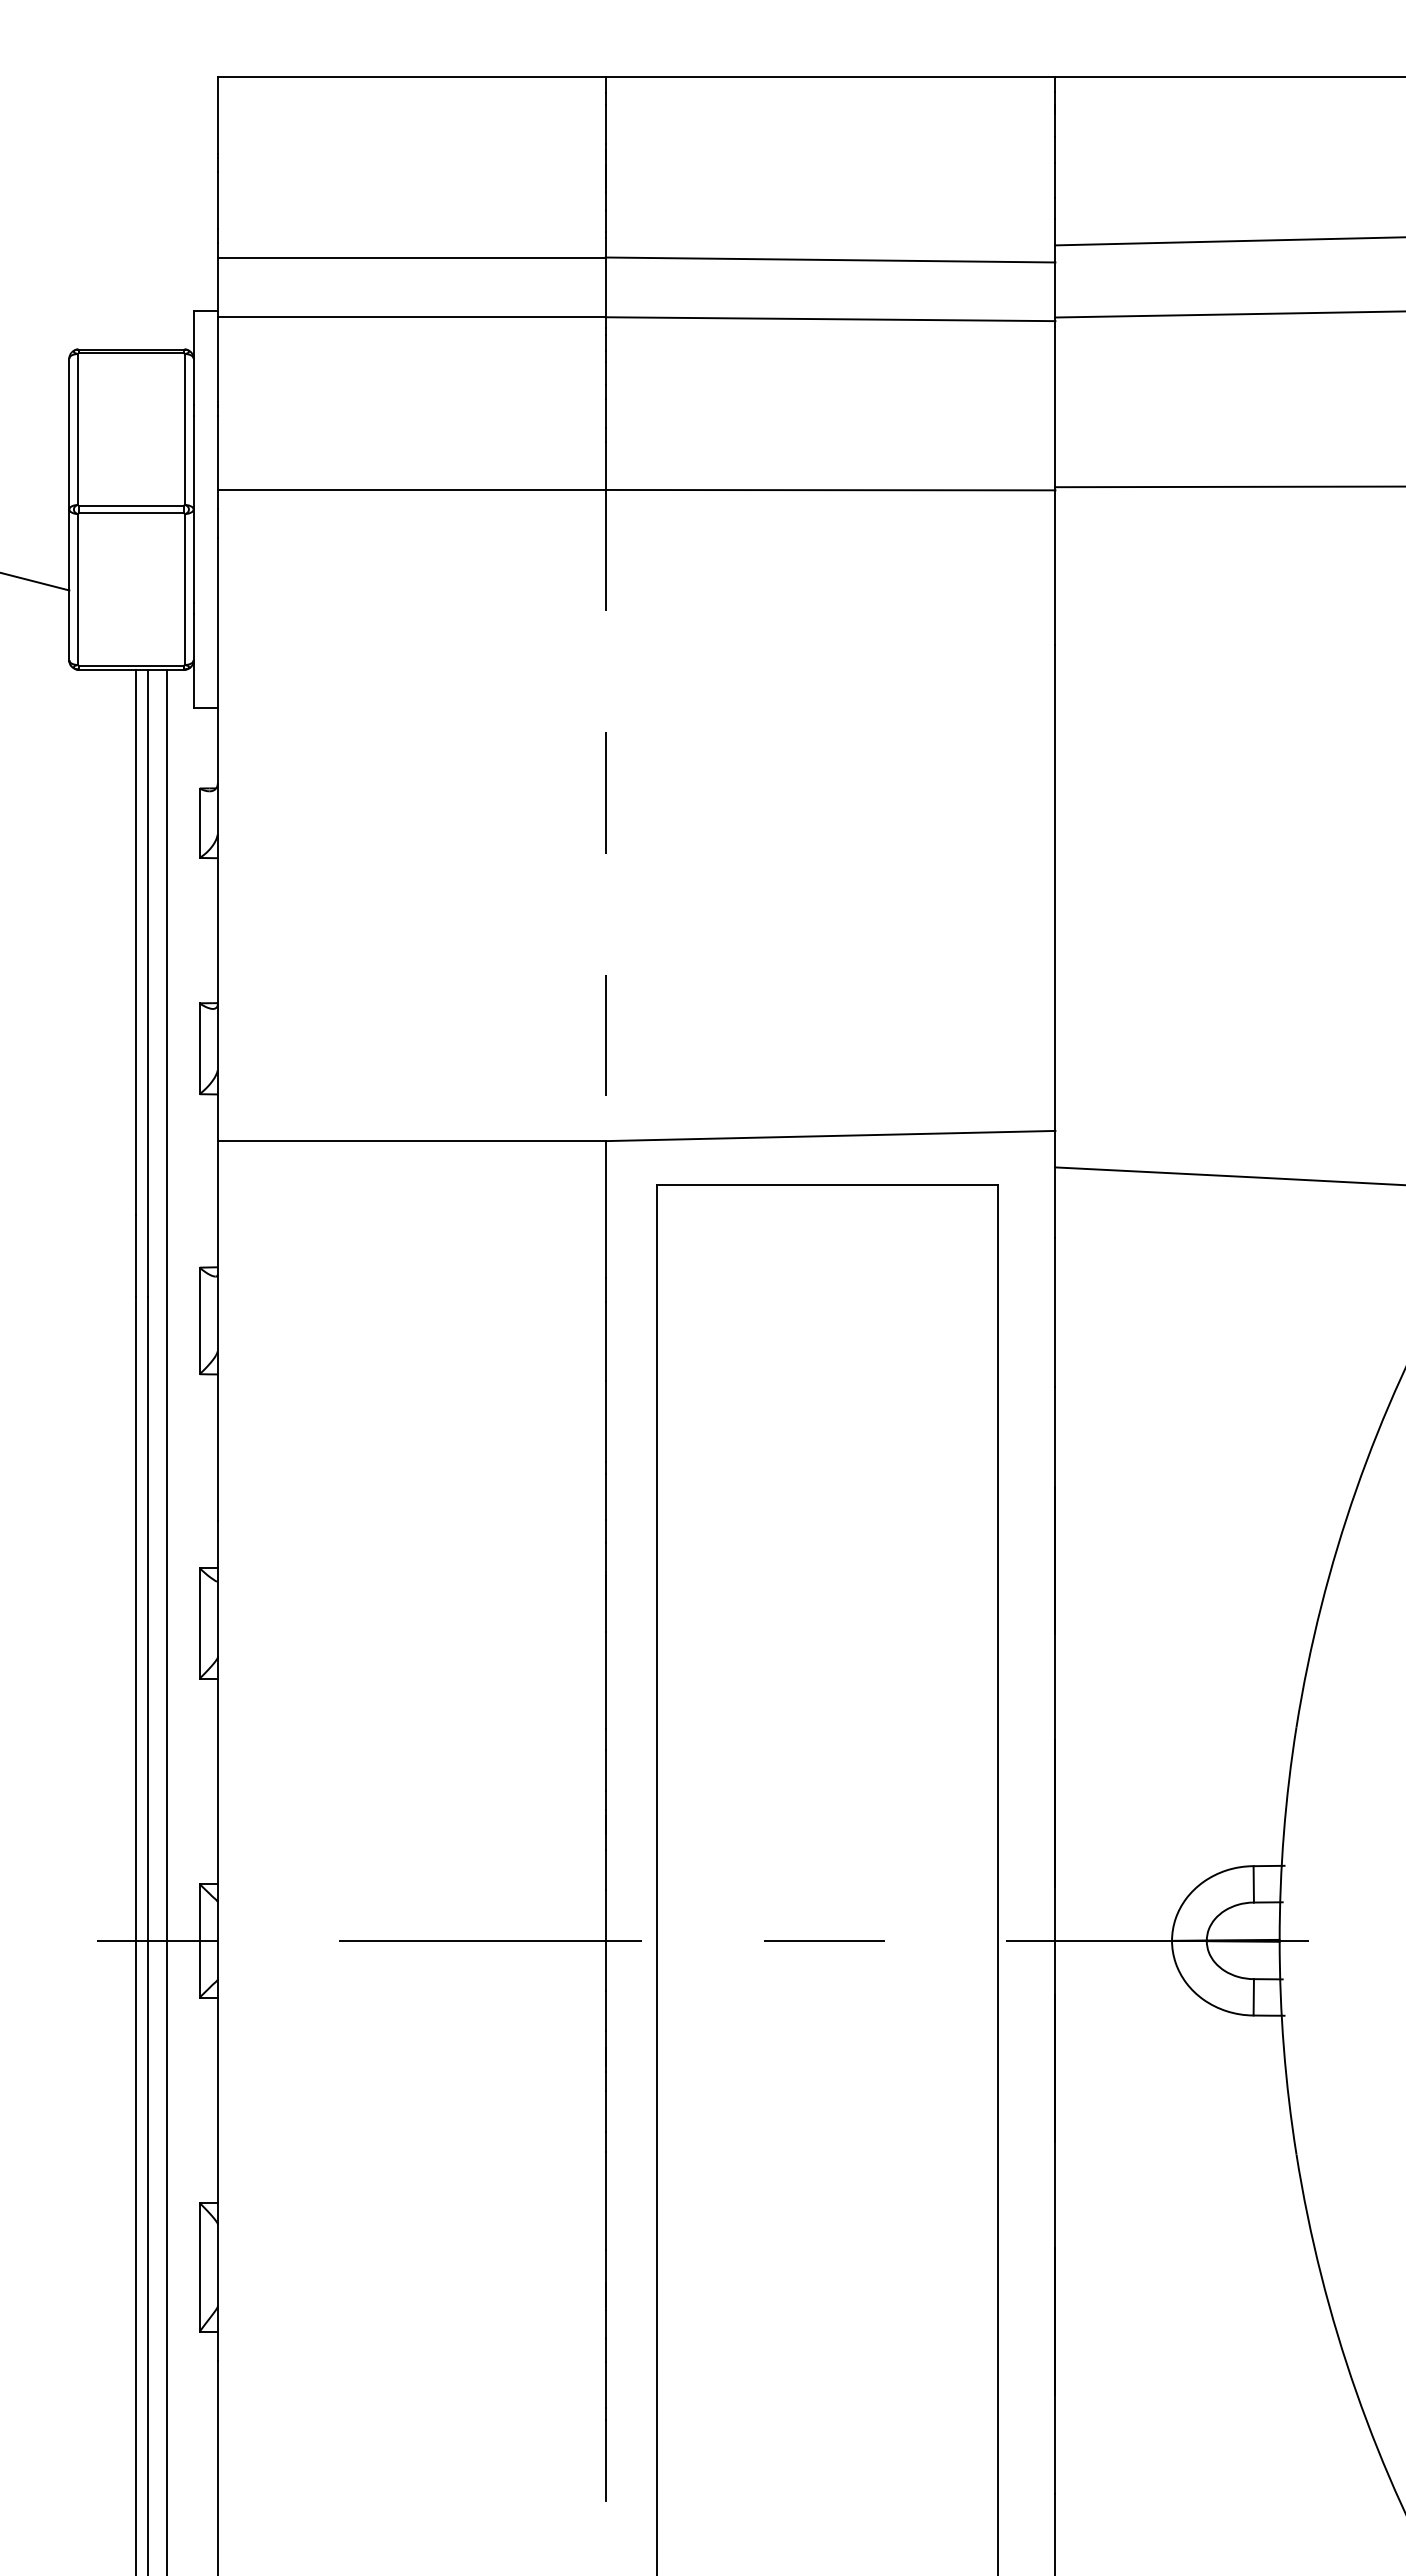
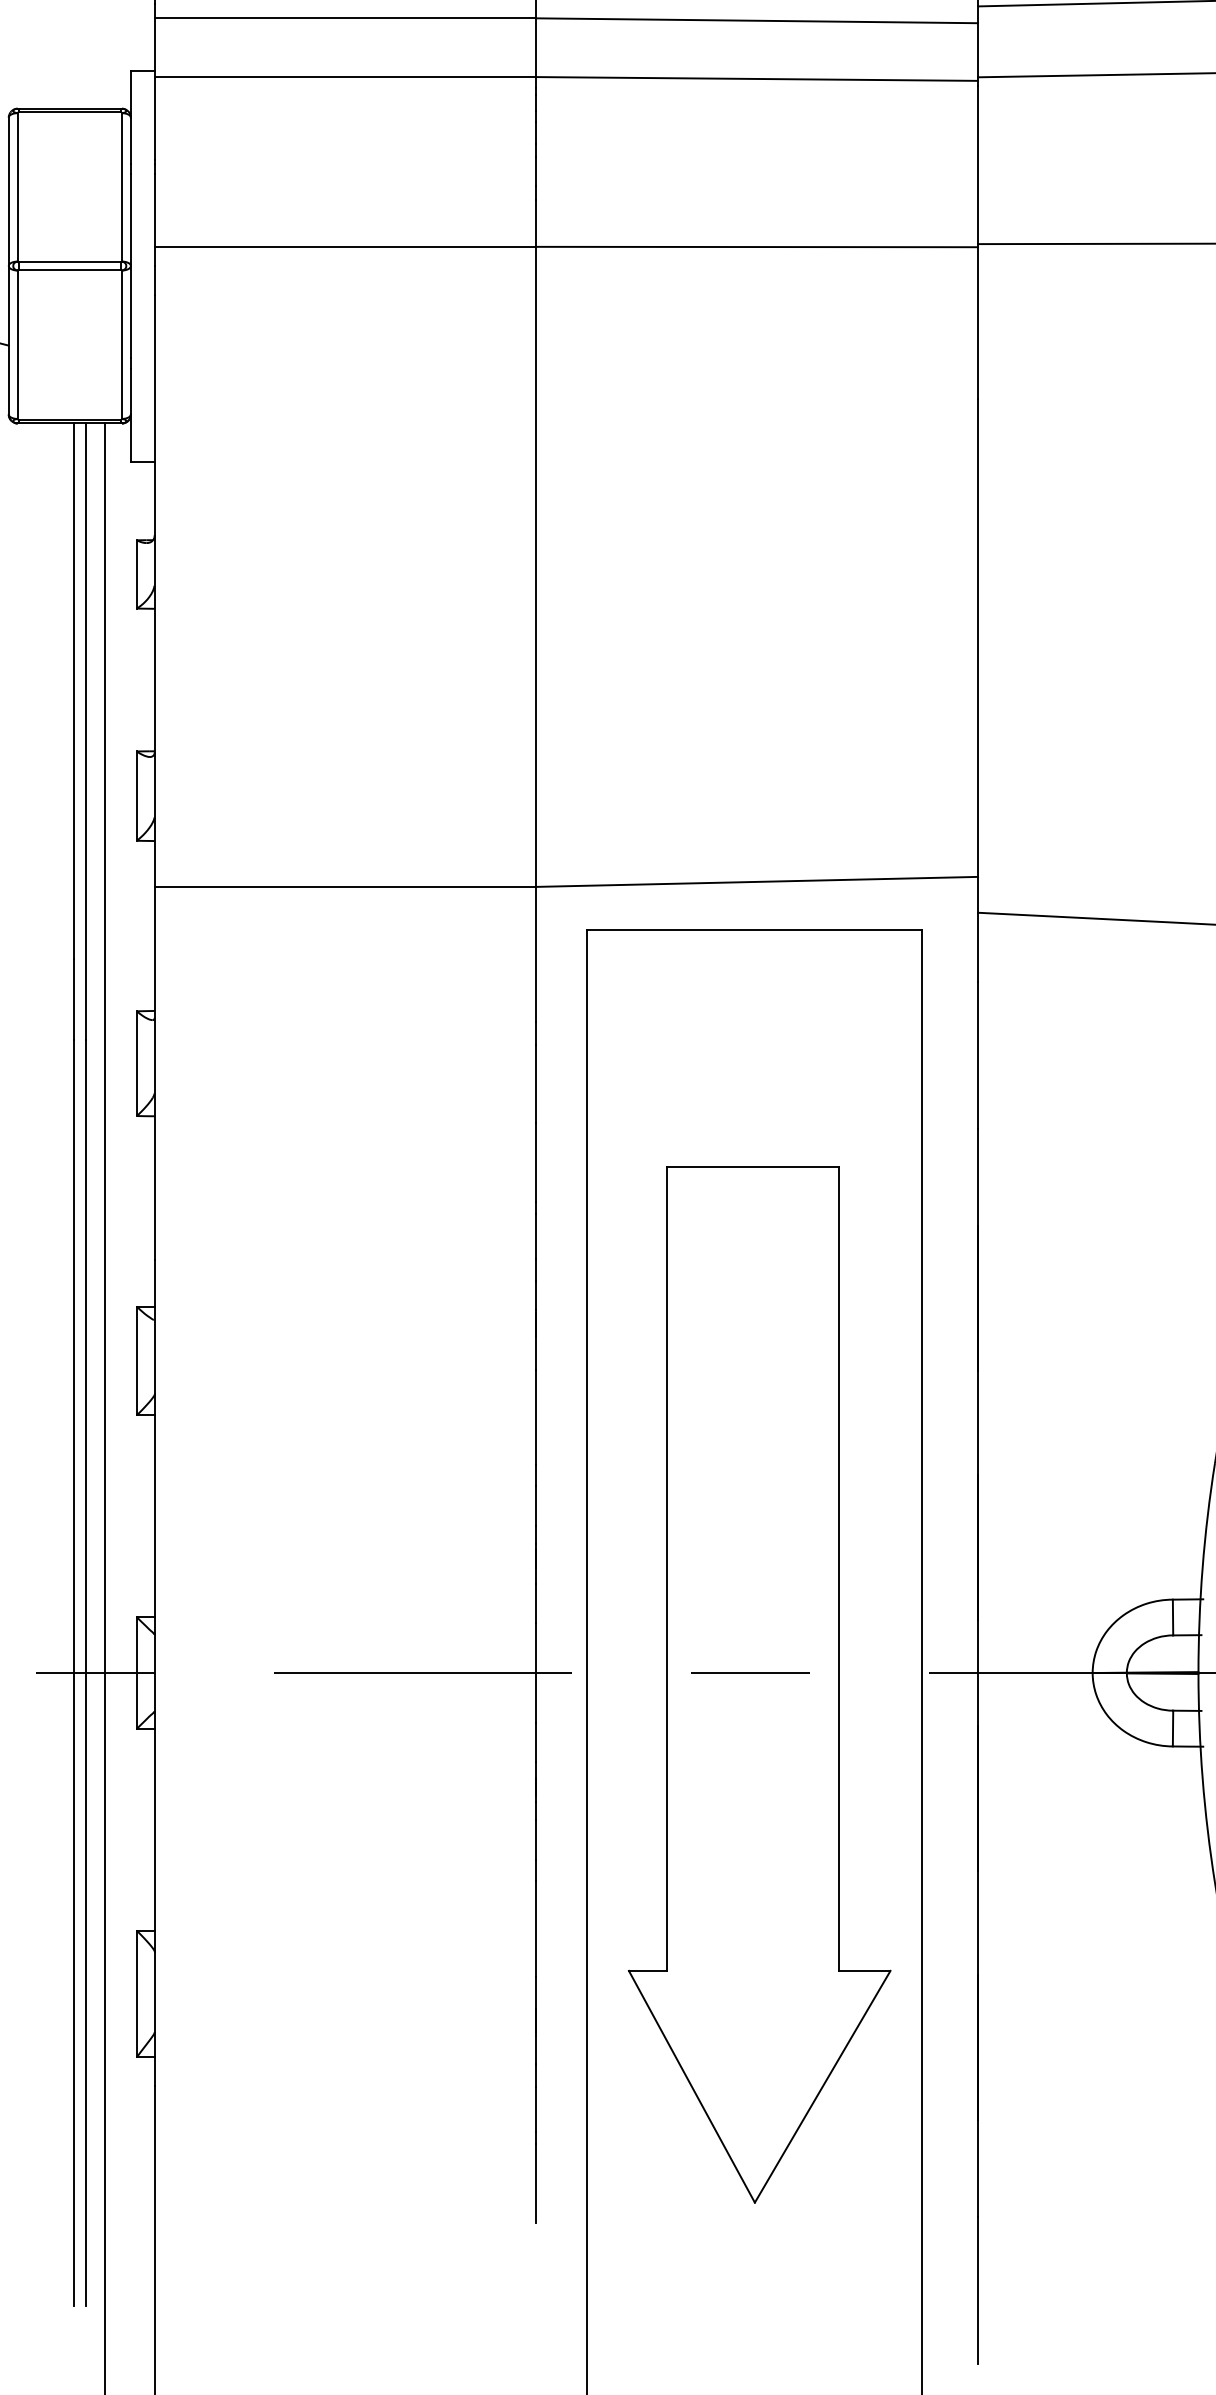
line: (605, 815) -> (535, 566), dashed -> solid
part: (833, 1952) -> (759, 1684), added

